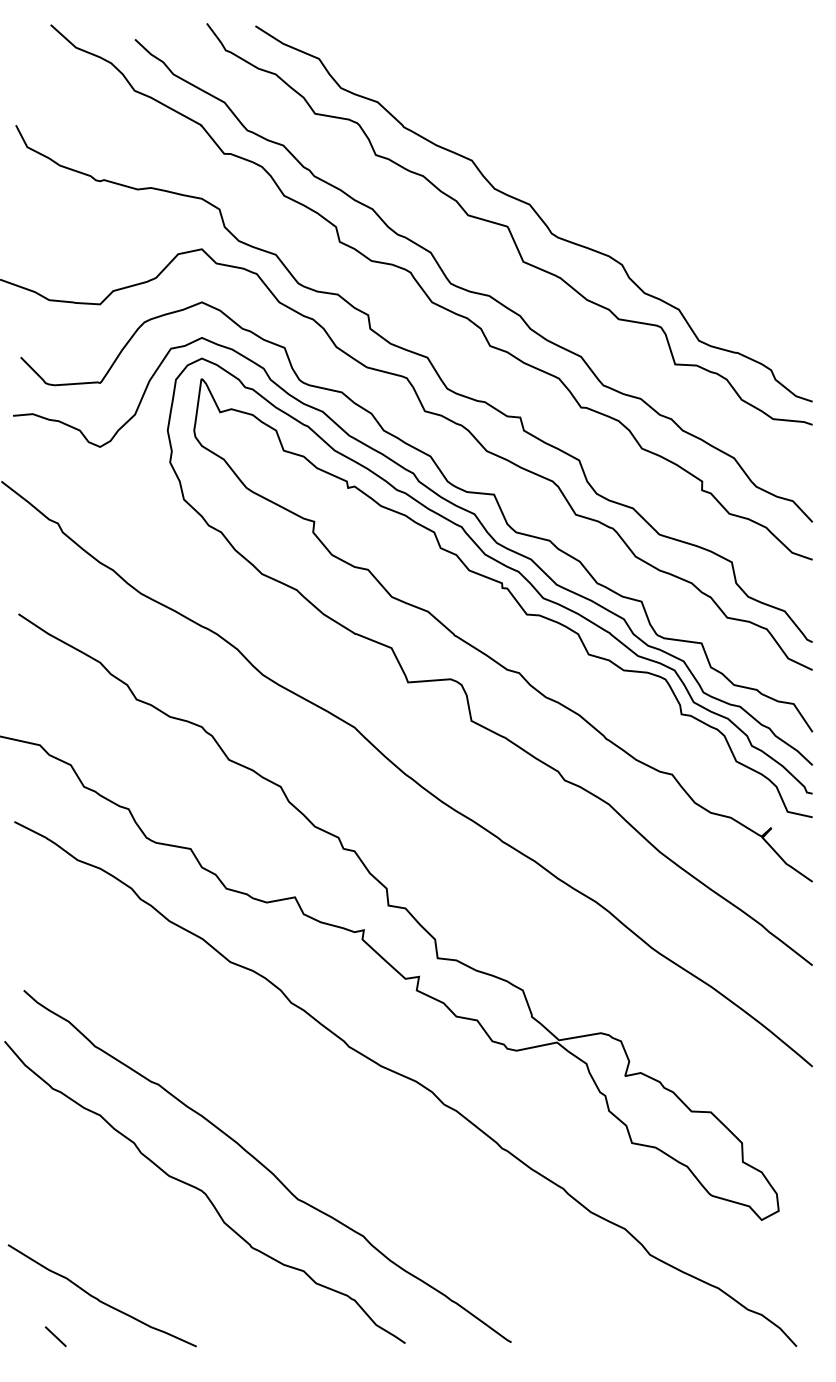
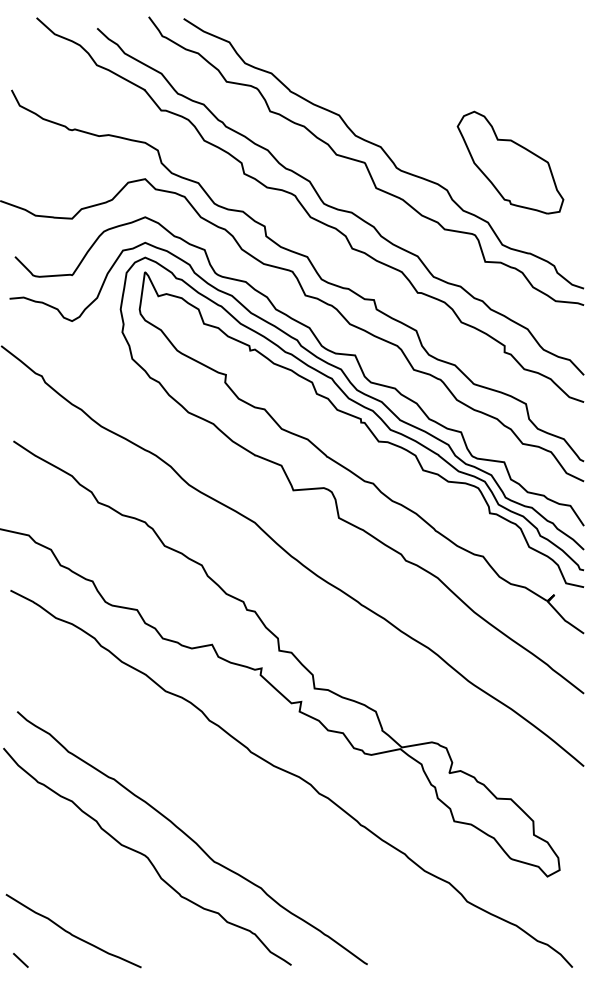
part: (710, 226) -> (510, 162), added
line: (55, 1336) -> (20, 960), moved

